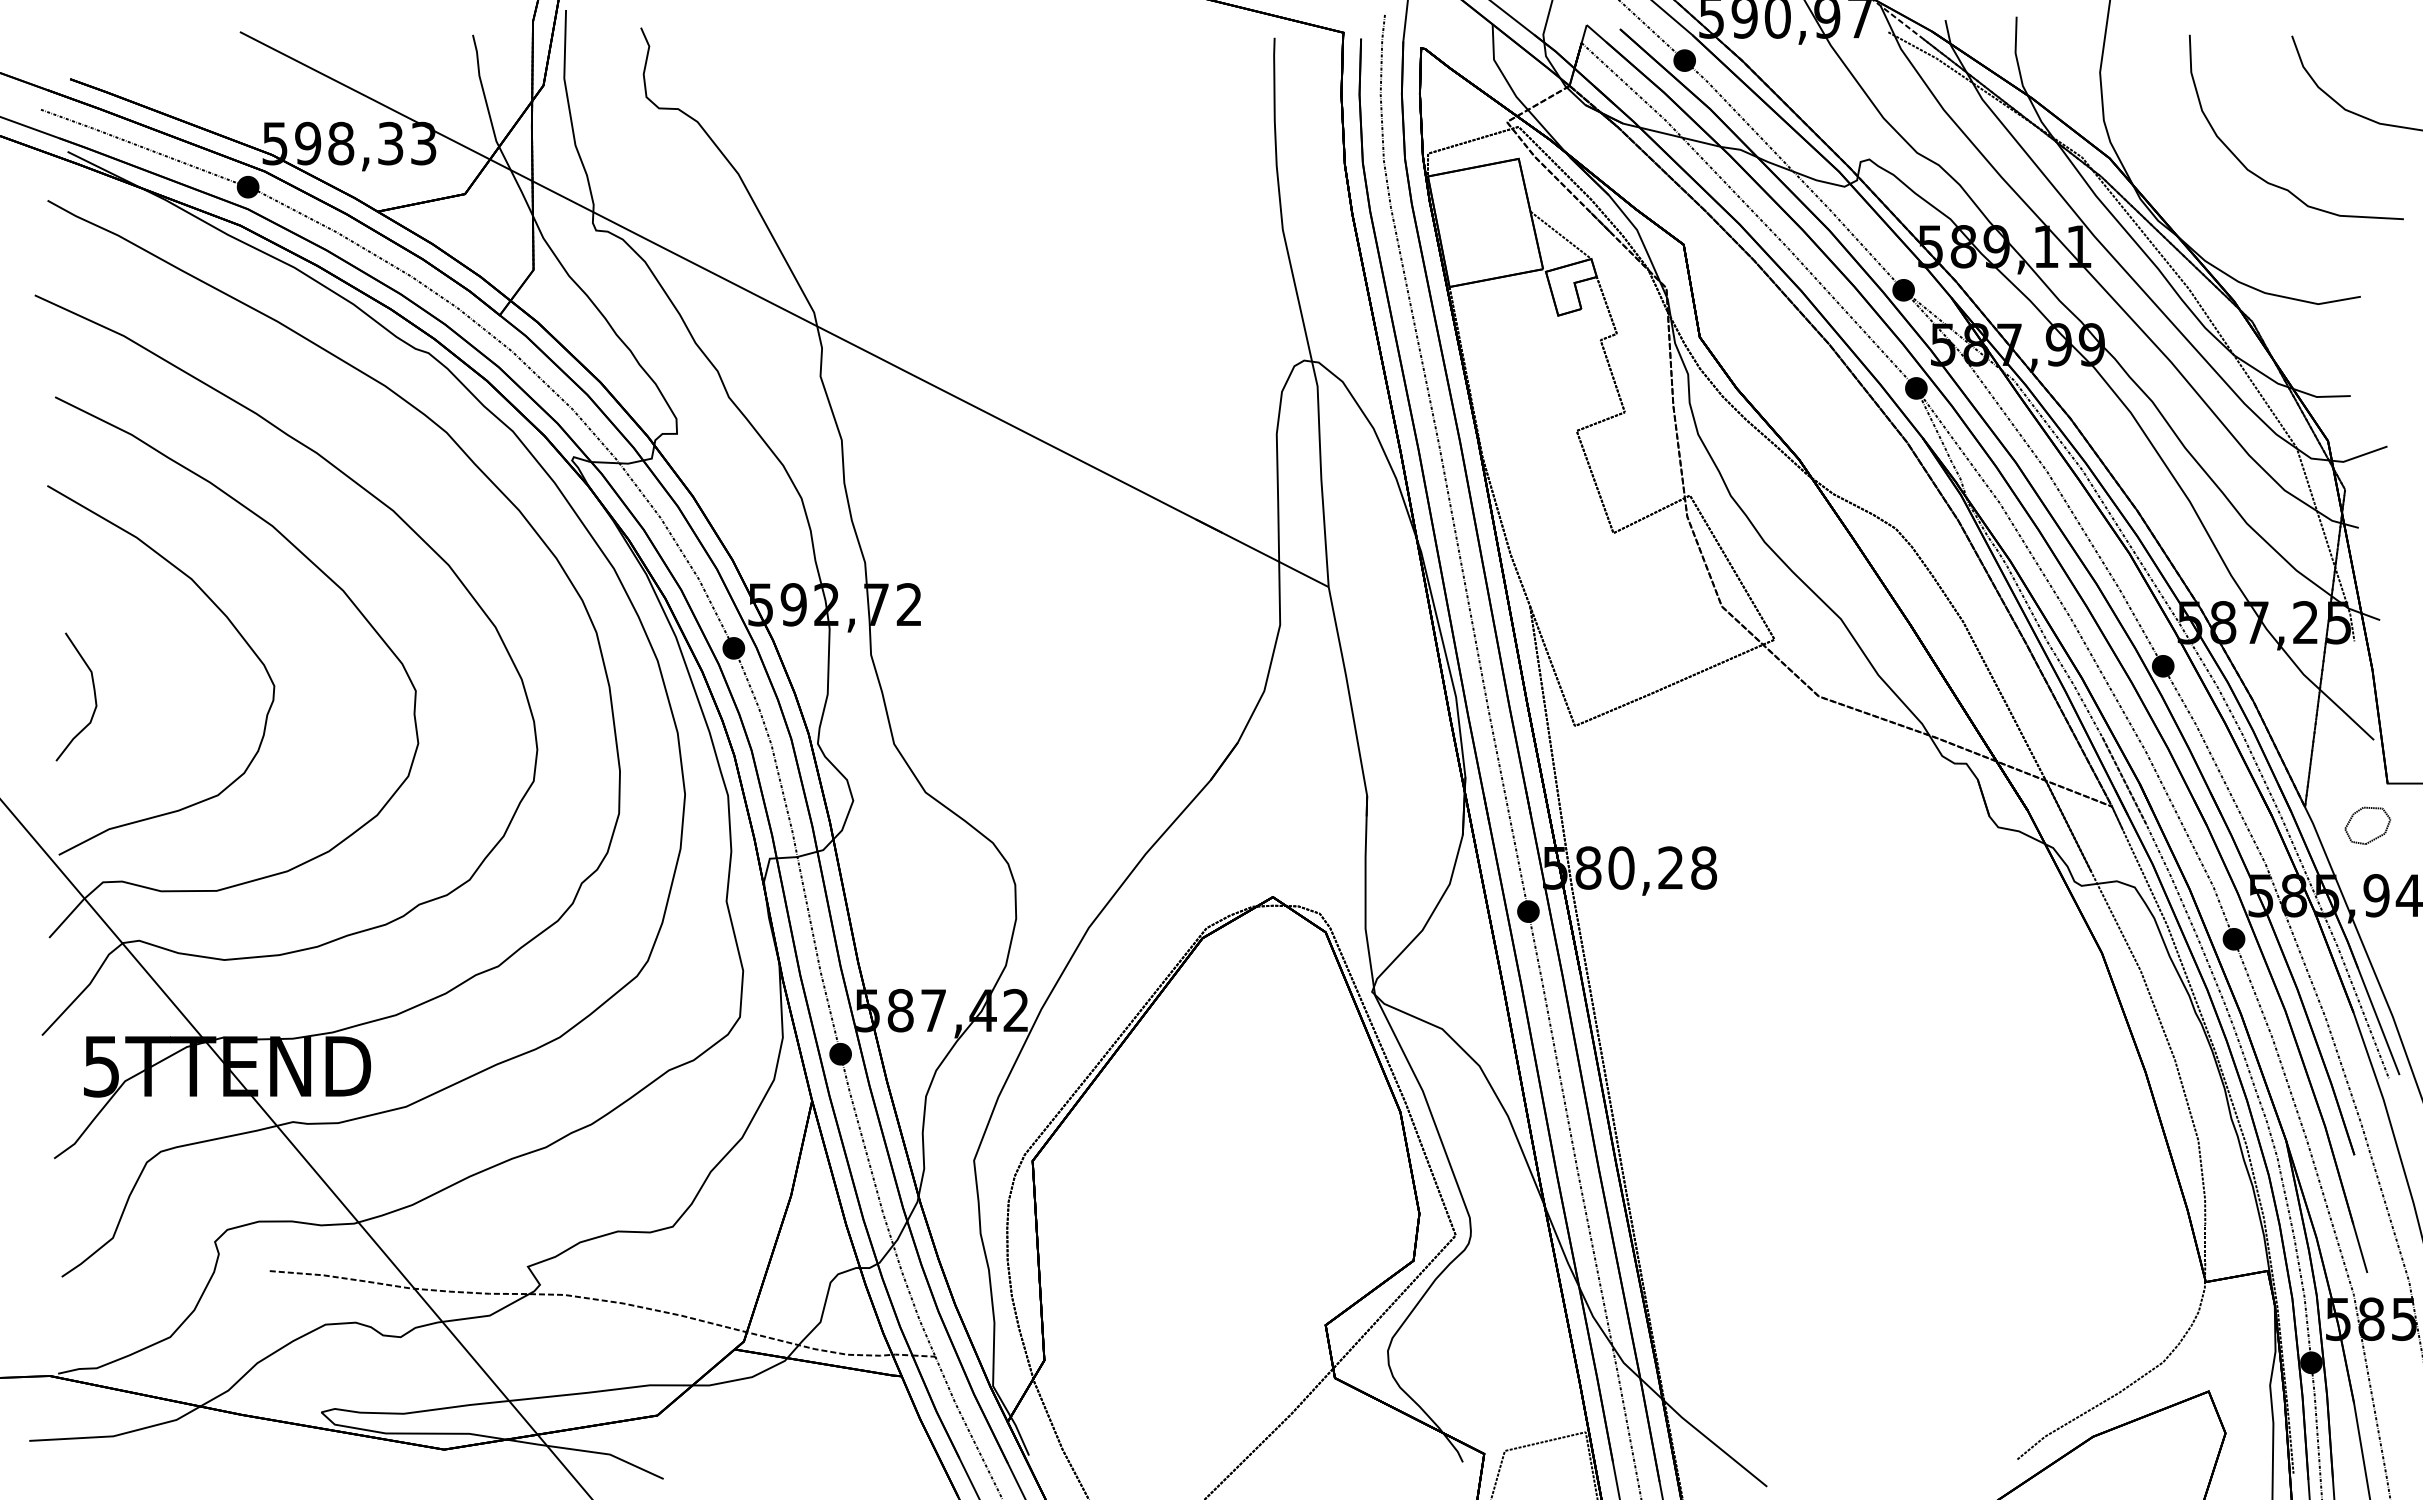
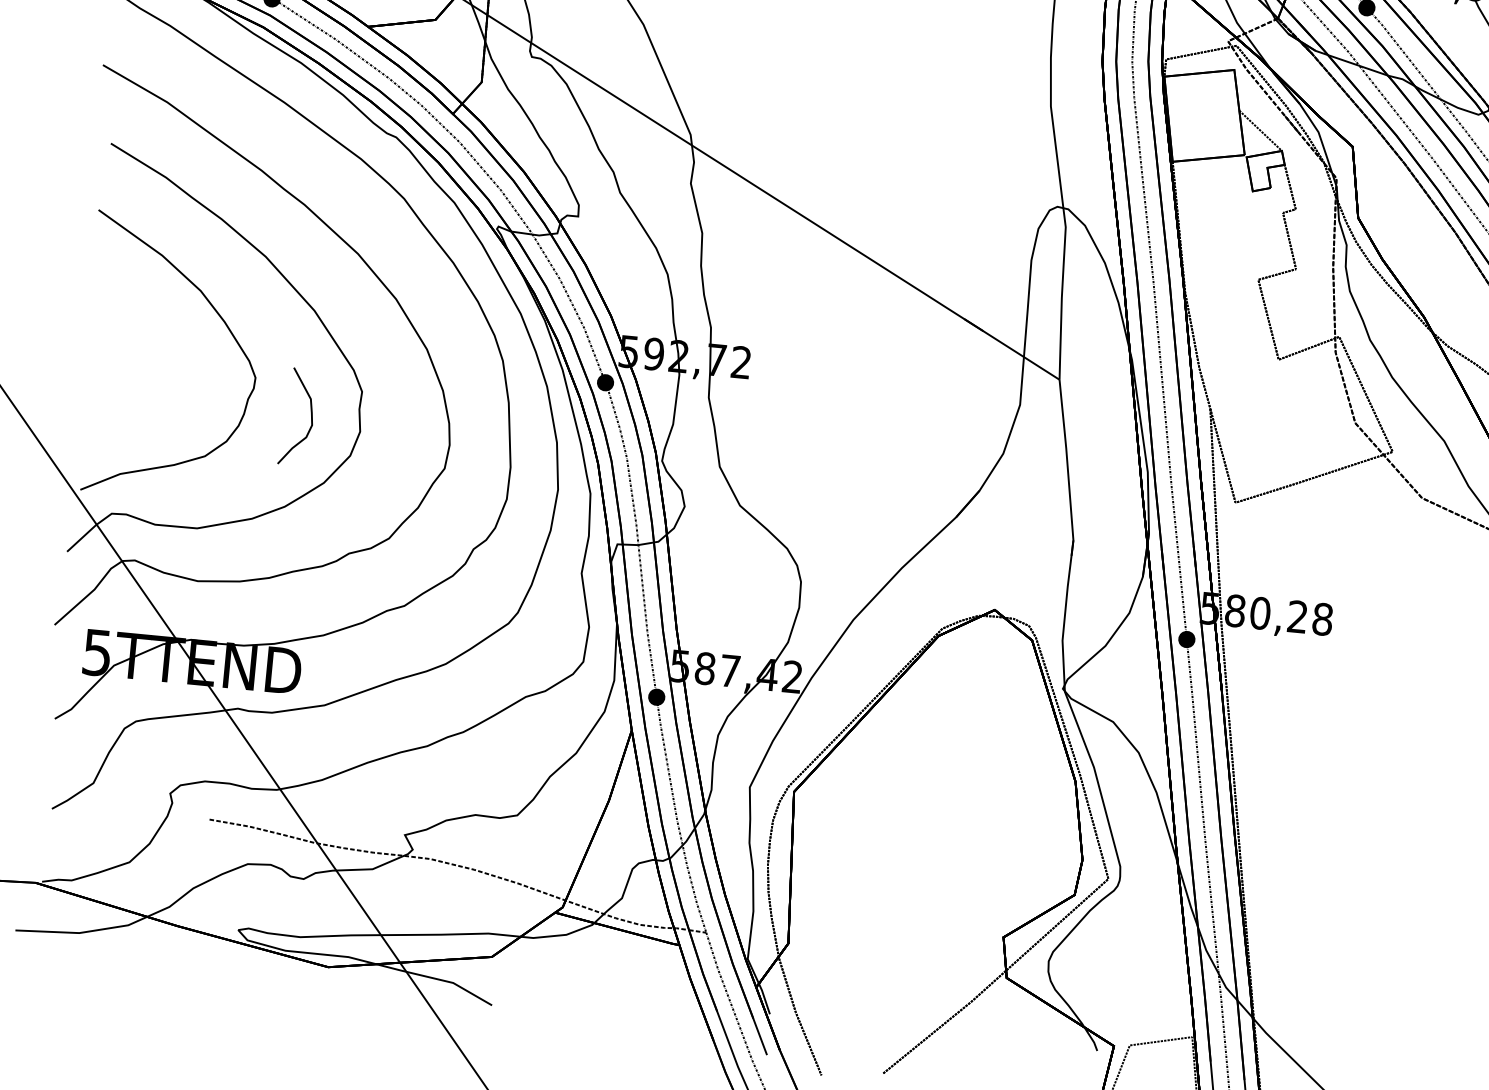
curve: (93, 691) -> (310, 413), moved

